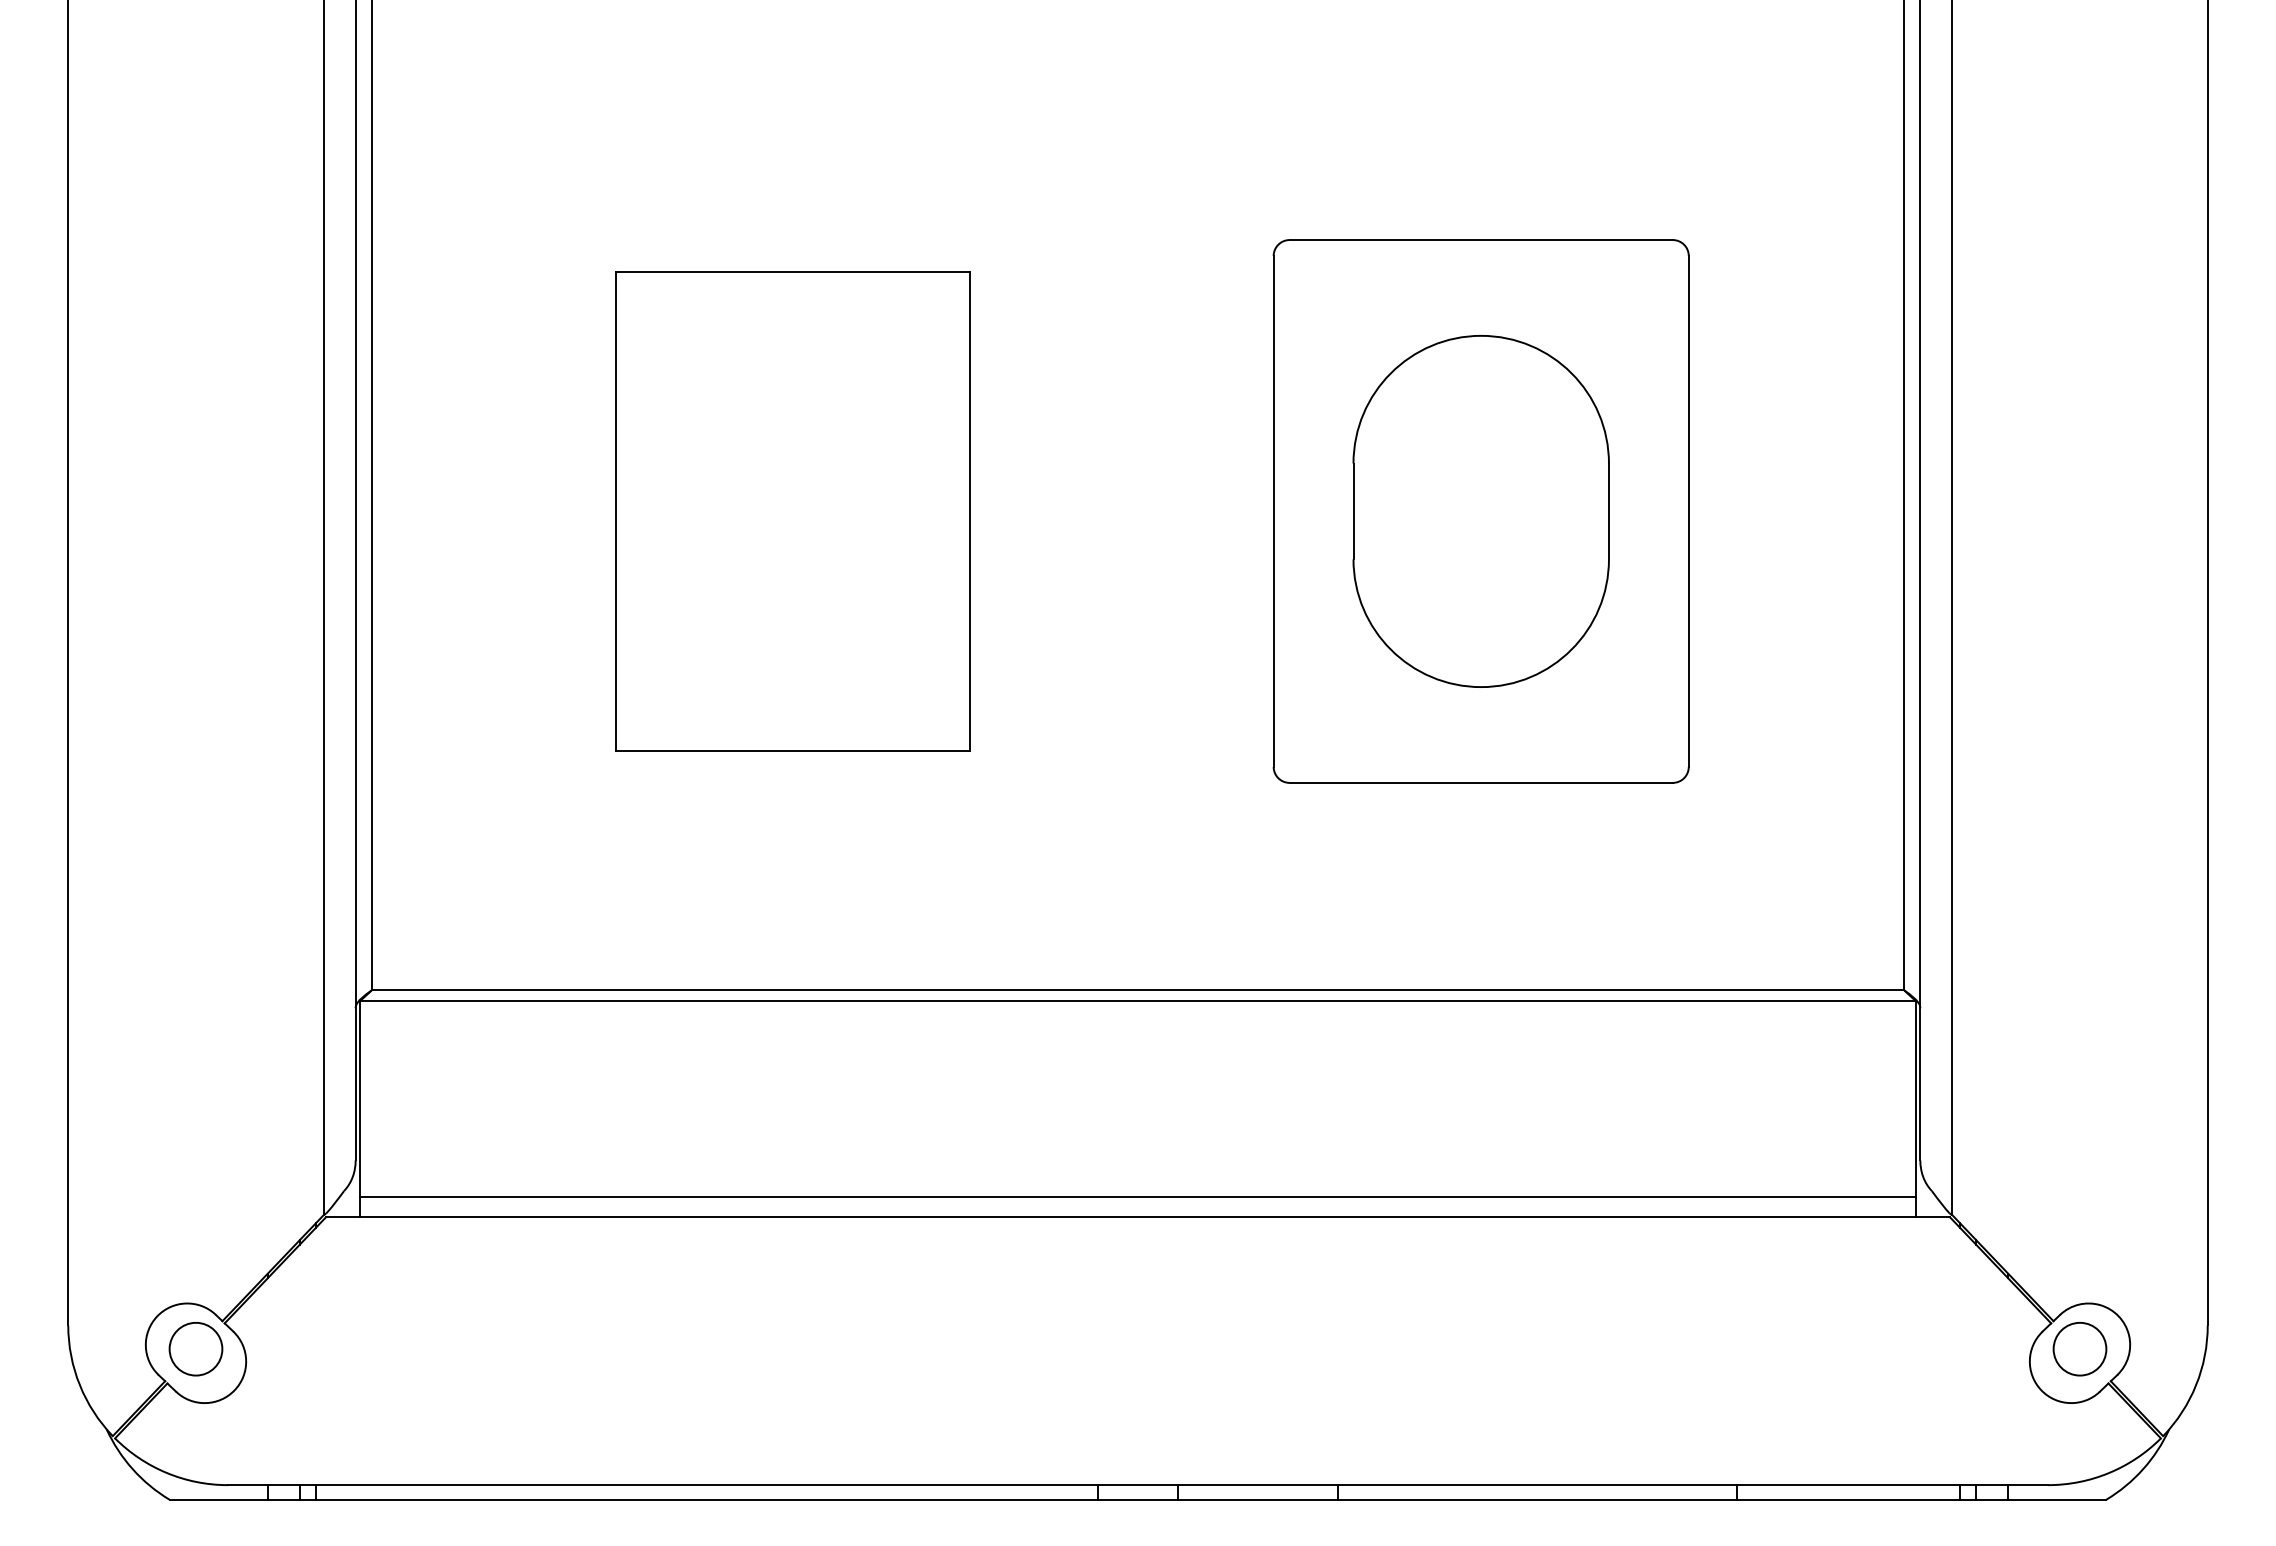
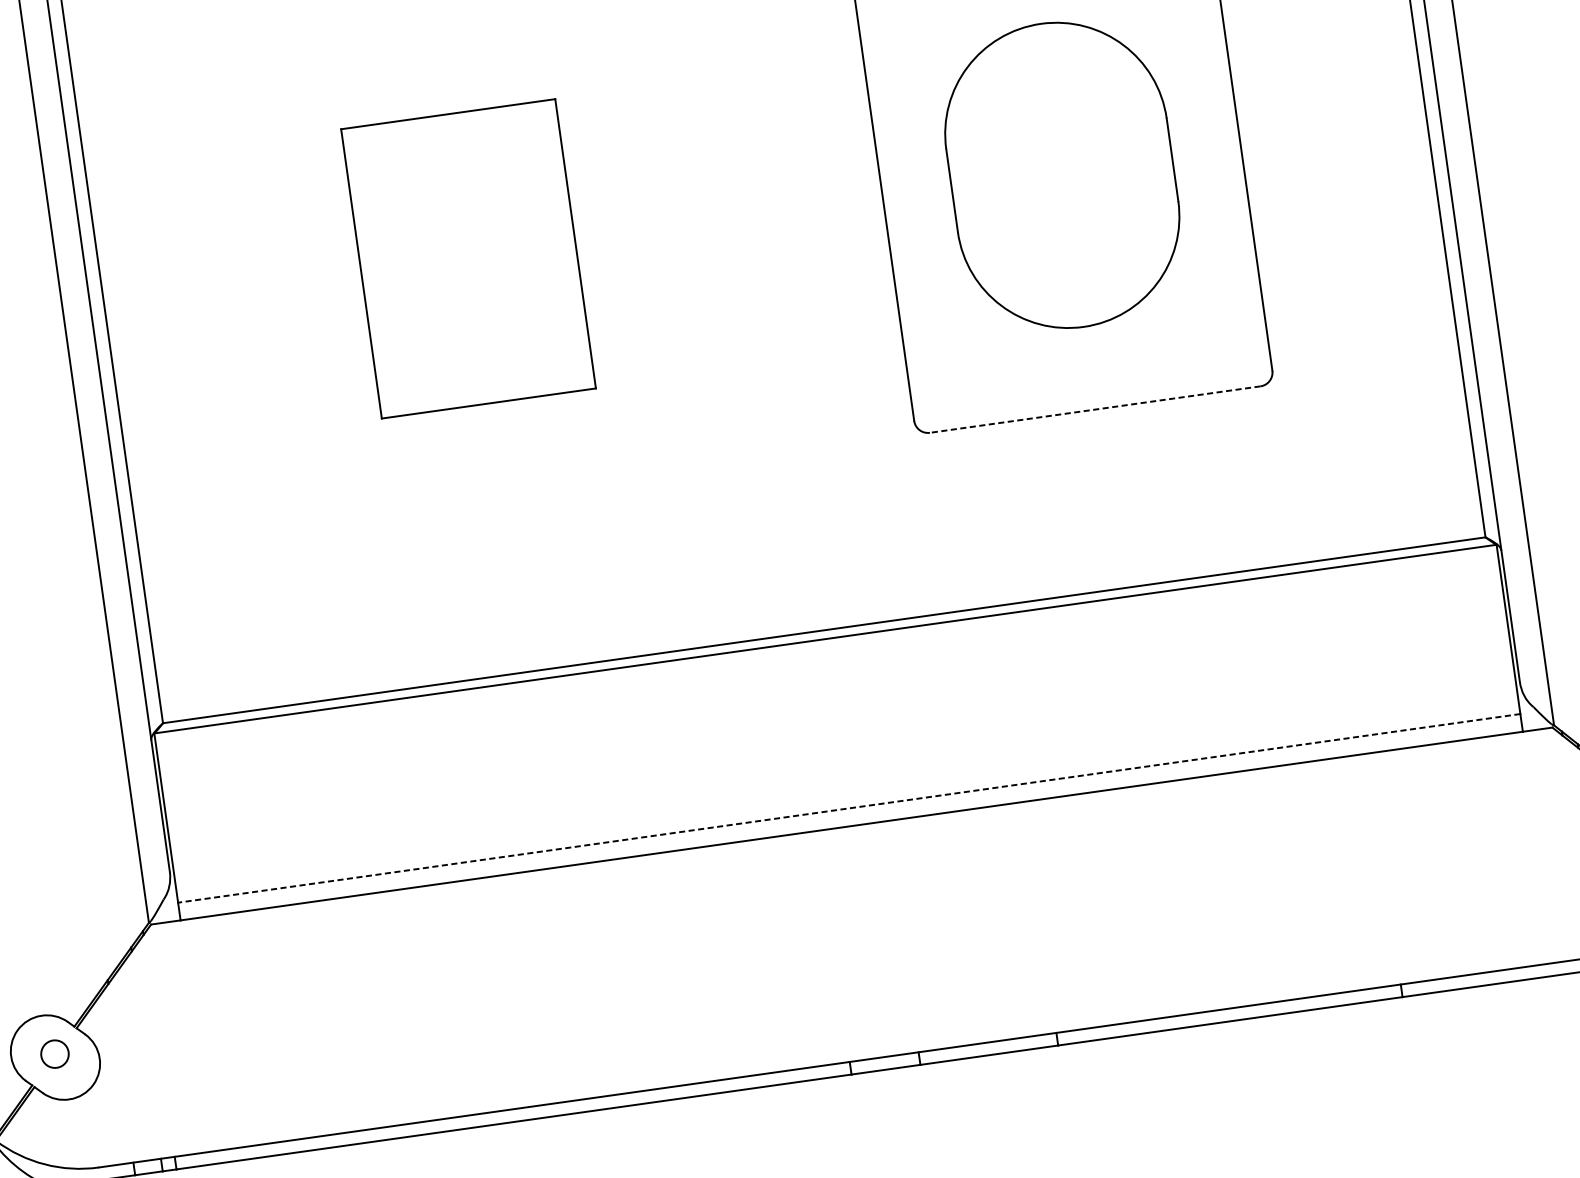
part: (792, 511) -> (468, 258), size x0.7
line: (1481, 782) -> (1095, 409), solid -> dashed
line: (1137, 1196) -> (848, 808), solid -> dashed
circle: (195, 1349) -> (54, 1054), size x0.6

